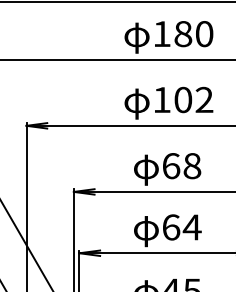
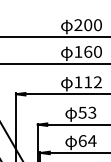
text: (183, 33) -> (88, 51), 180 -> 160
text: (183, 100) -> (88, 82), 102 -> 112
text: (181, 165) -> (87, 112), 68 -> 53

